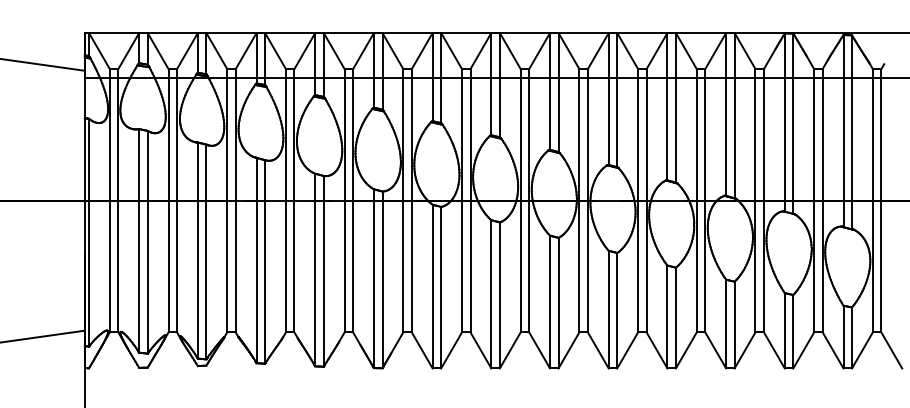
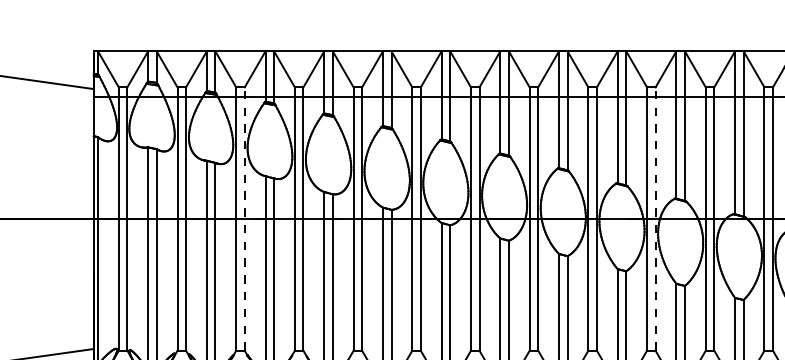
line: (235, 200) -> (244, 218), solid -> dashed
line: (646, 200) -> (655, 218), solid -> dashed

